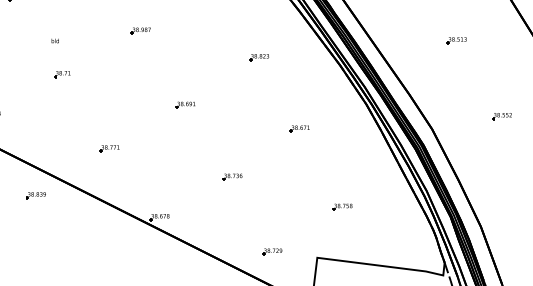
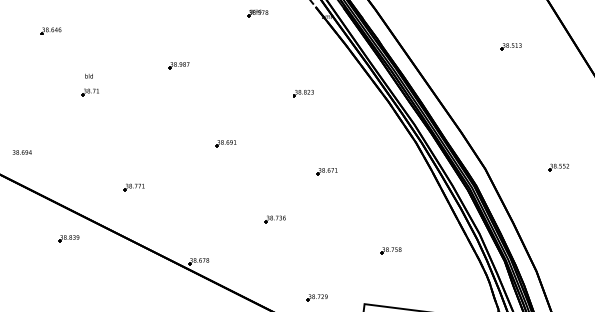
part: (456, 40) -> (510, 46), moved
part: (61, 74) -> (89, 92), moved
part: (501, 116) -> (558, 167), moved
part: (299, 128) -> (326, 171), moved
part: (108, 148) -> (133, 187), moved

